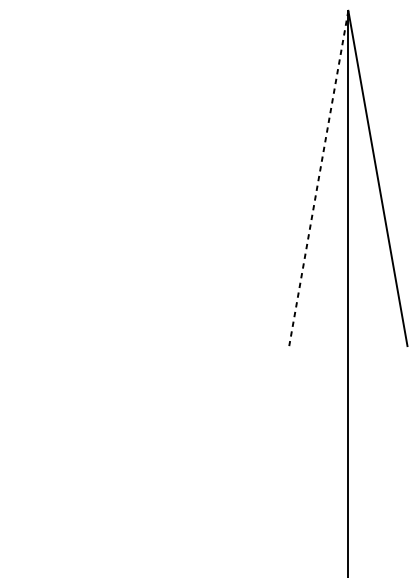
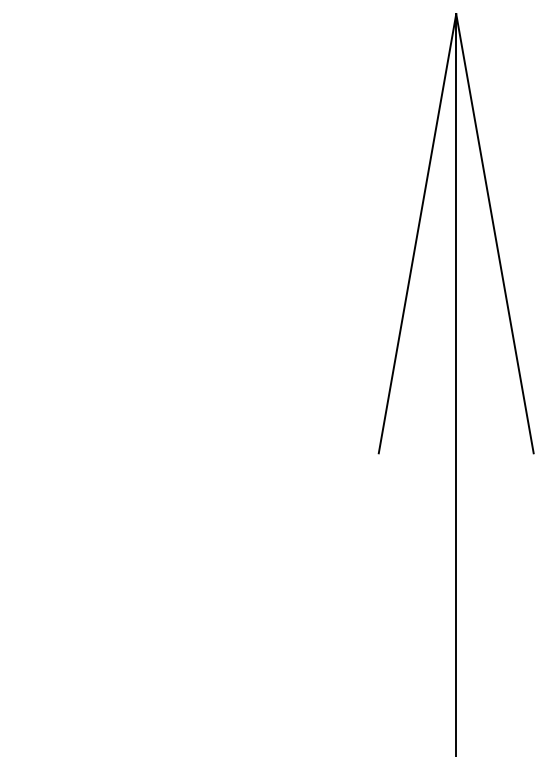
line: (318, 179) -> (417, 234), dashed -> solid

